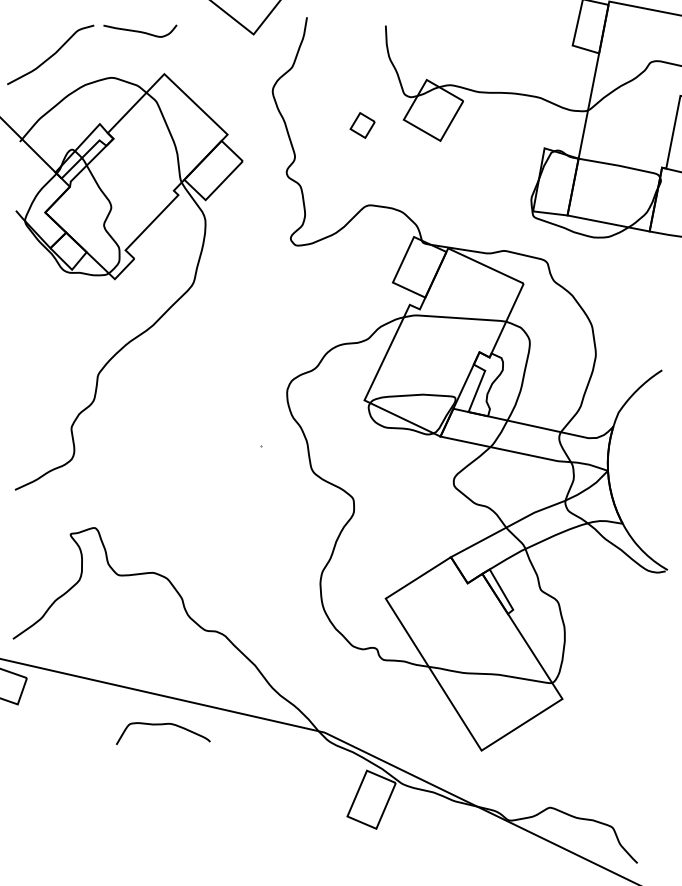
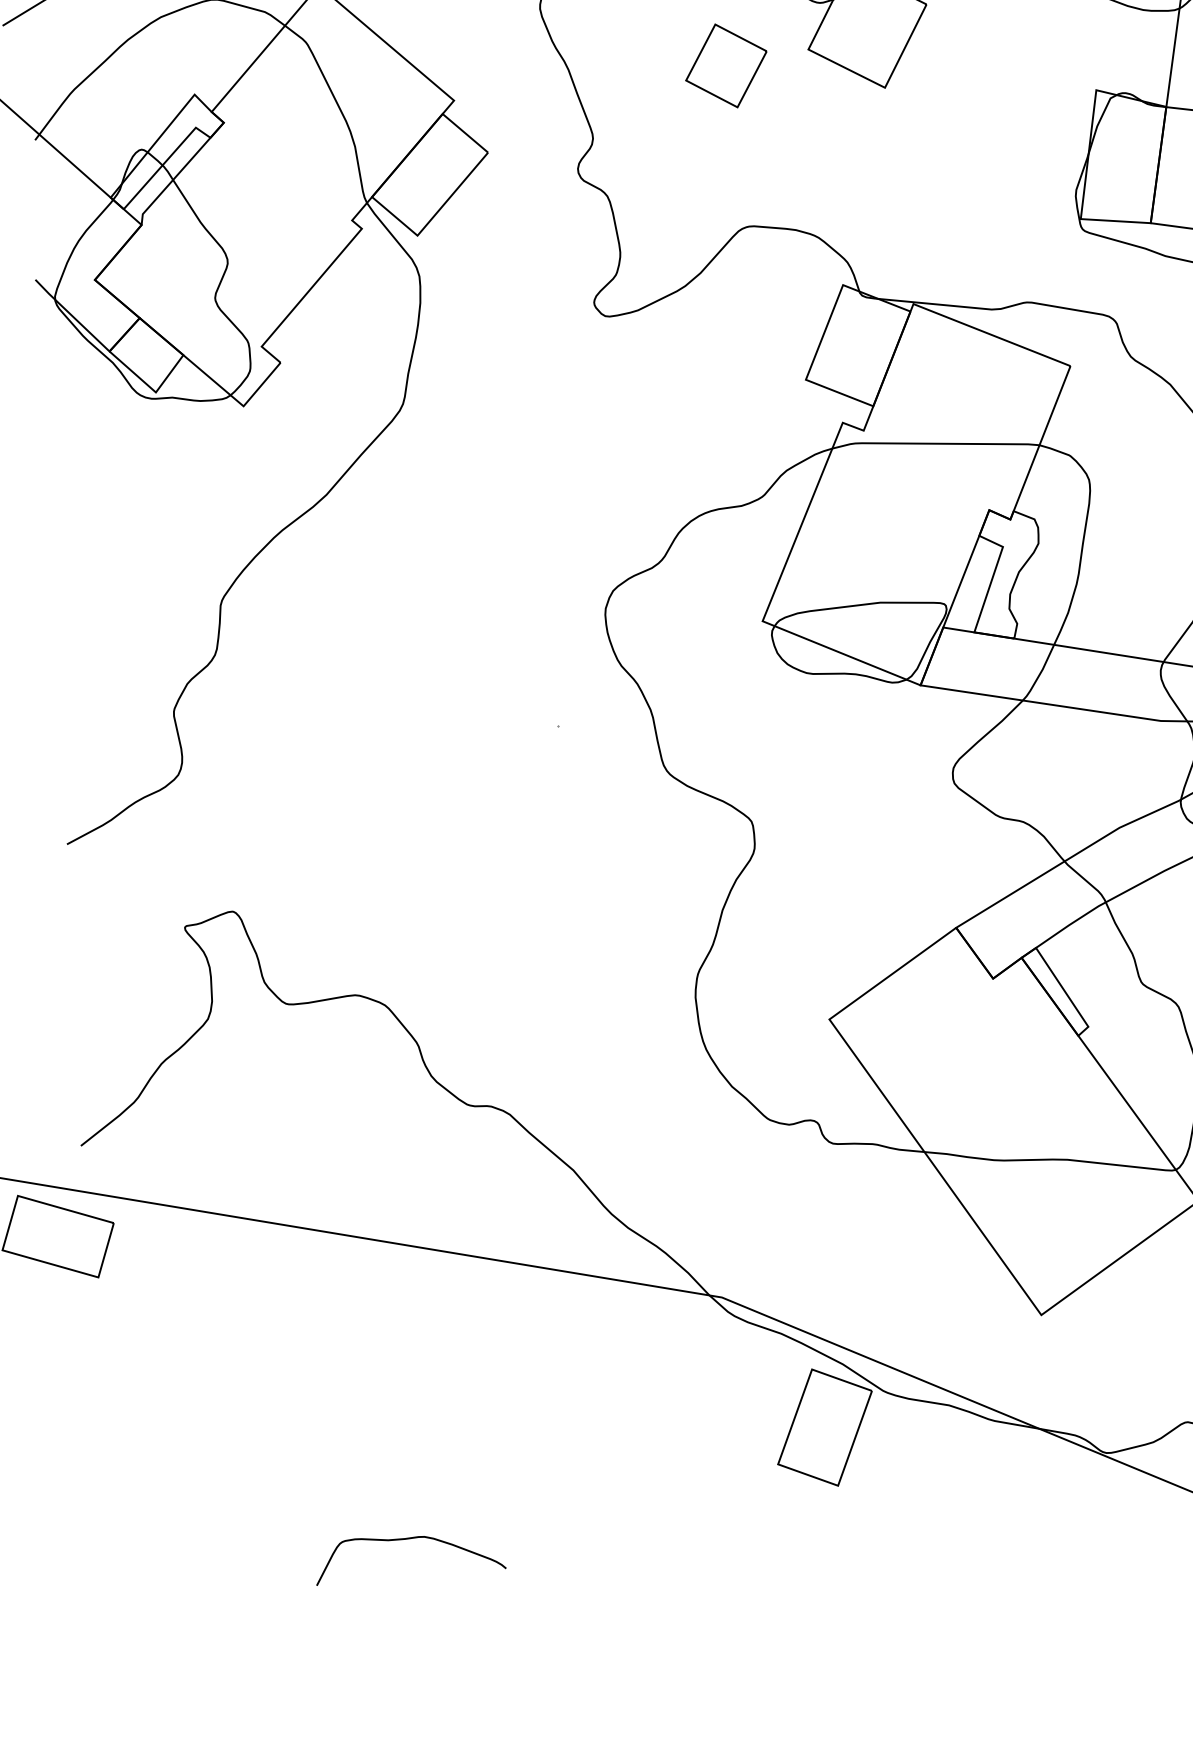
part: (362, 125) -> (725, 65), size x1.67
curve: (162, 725) -> (407, 1541), moved

